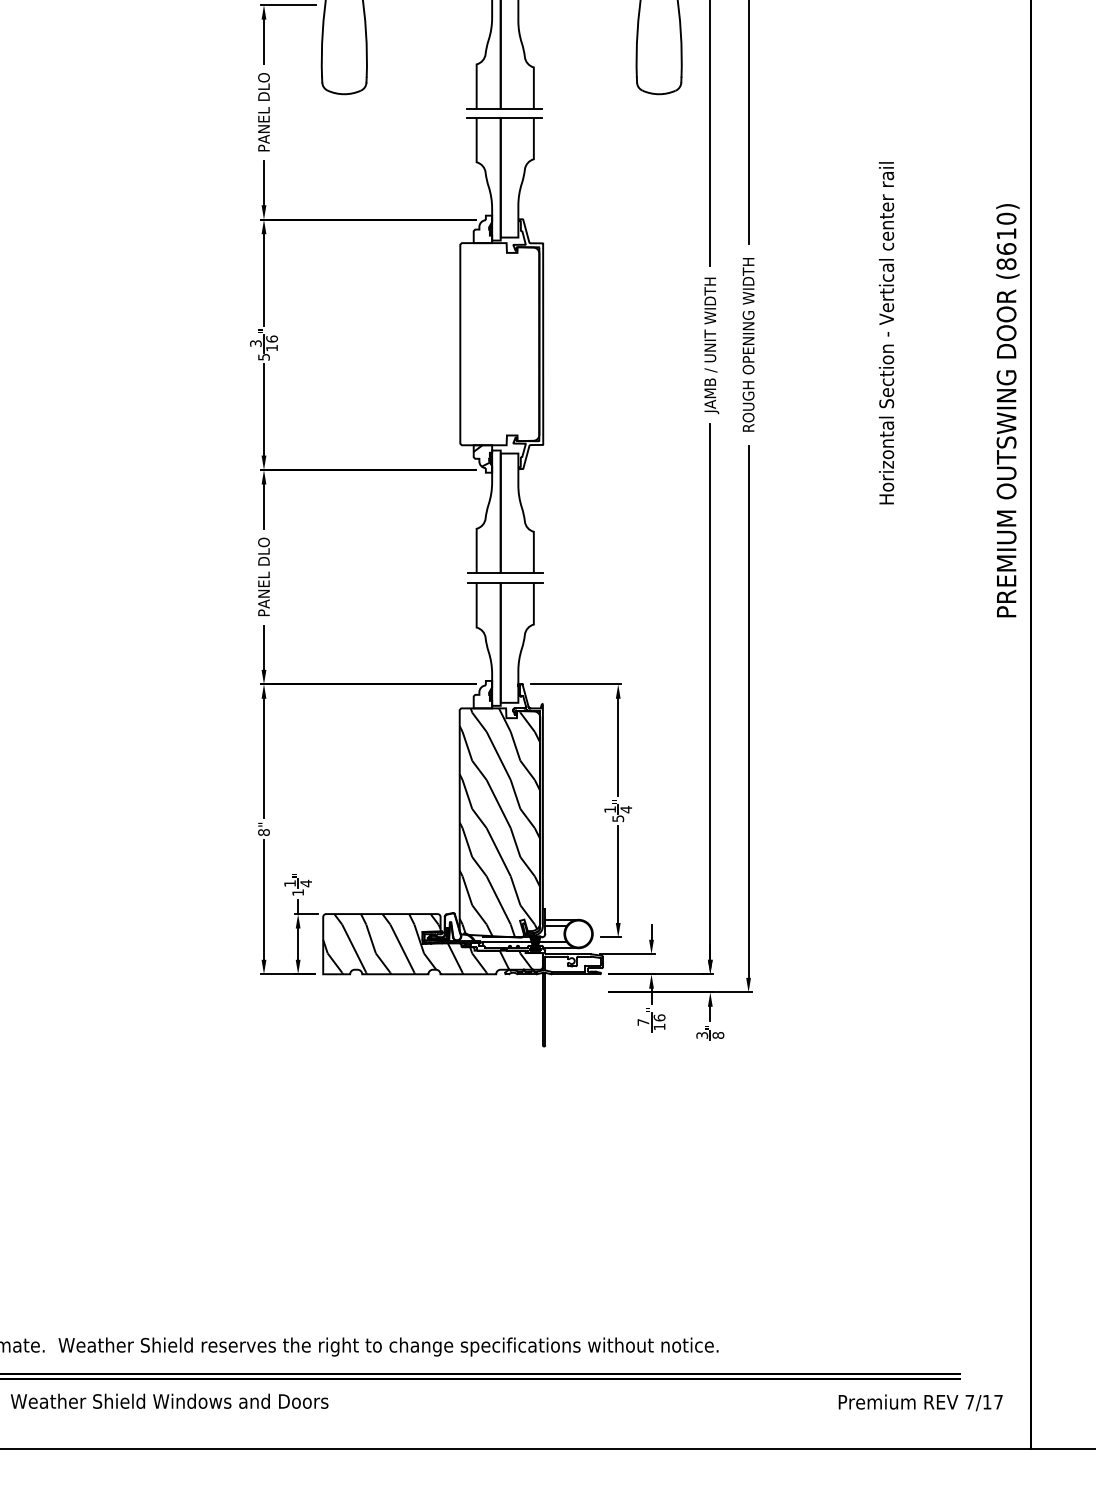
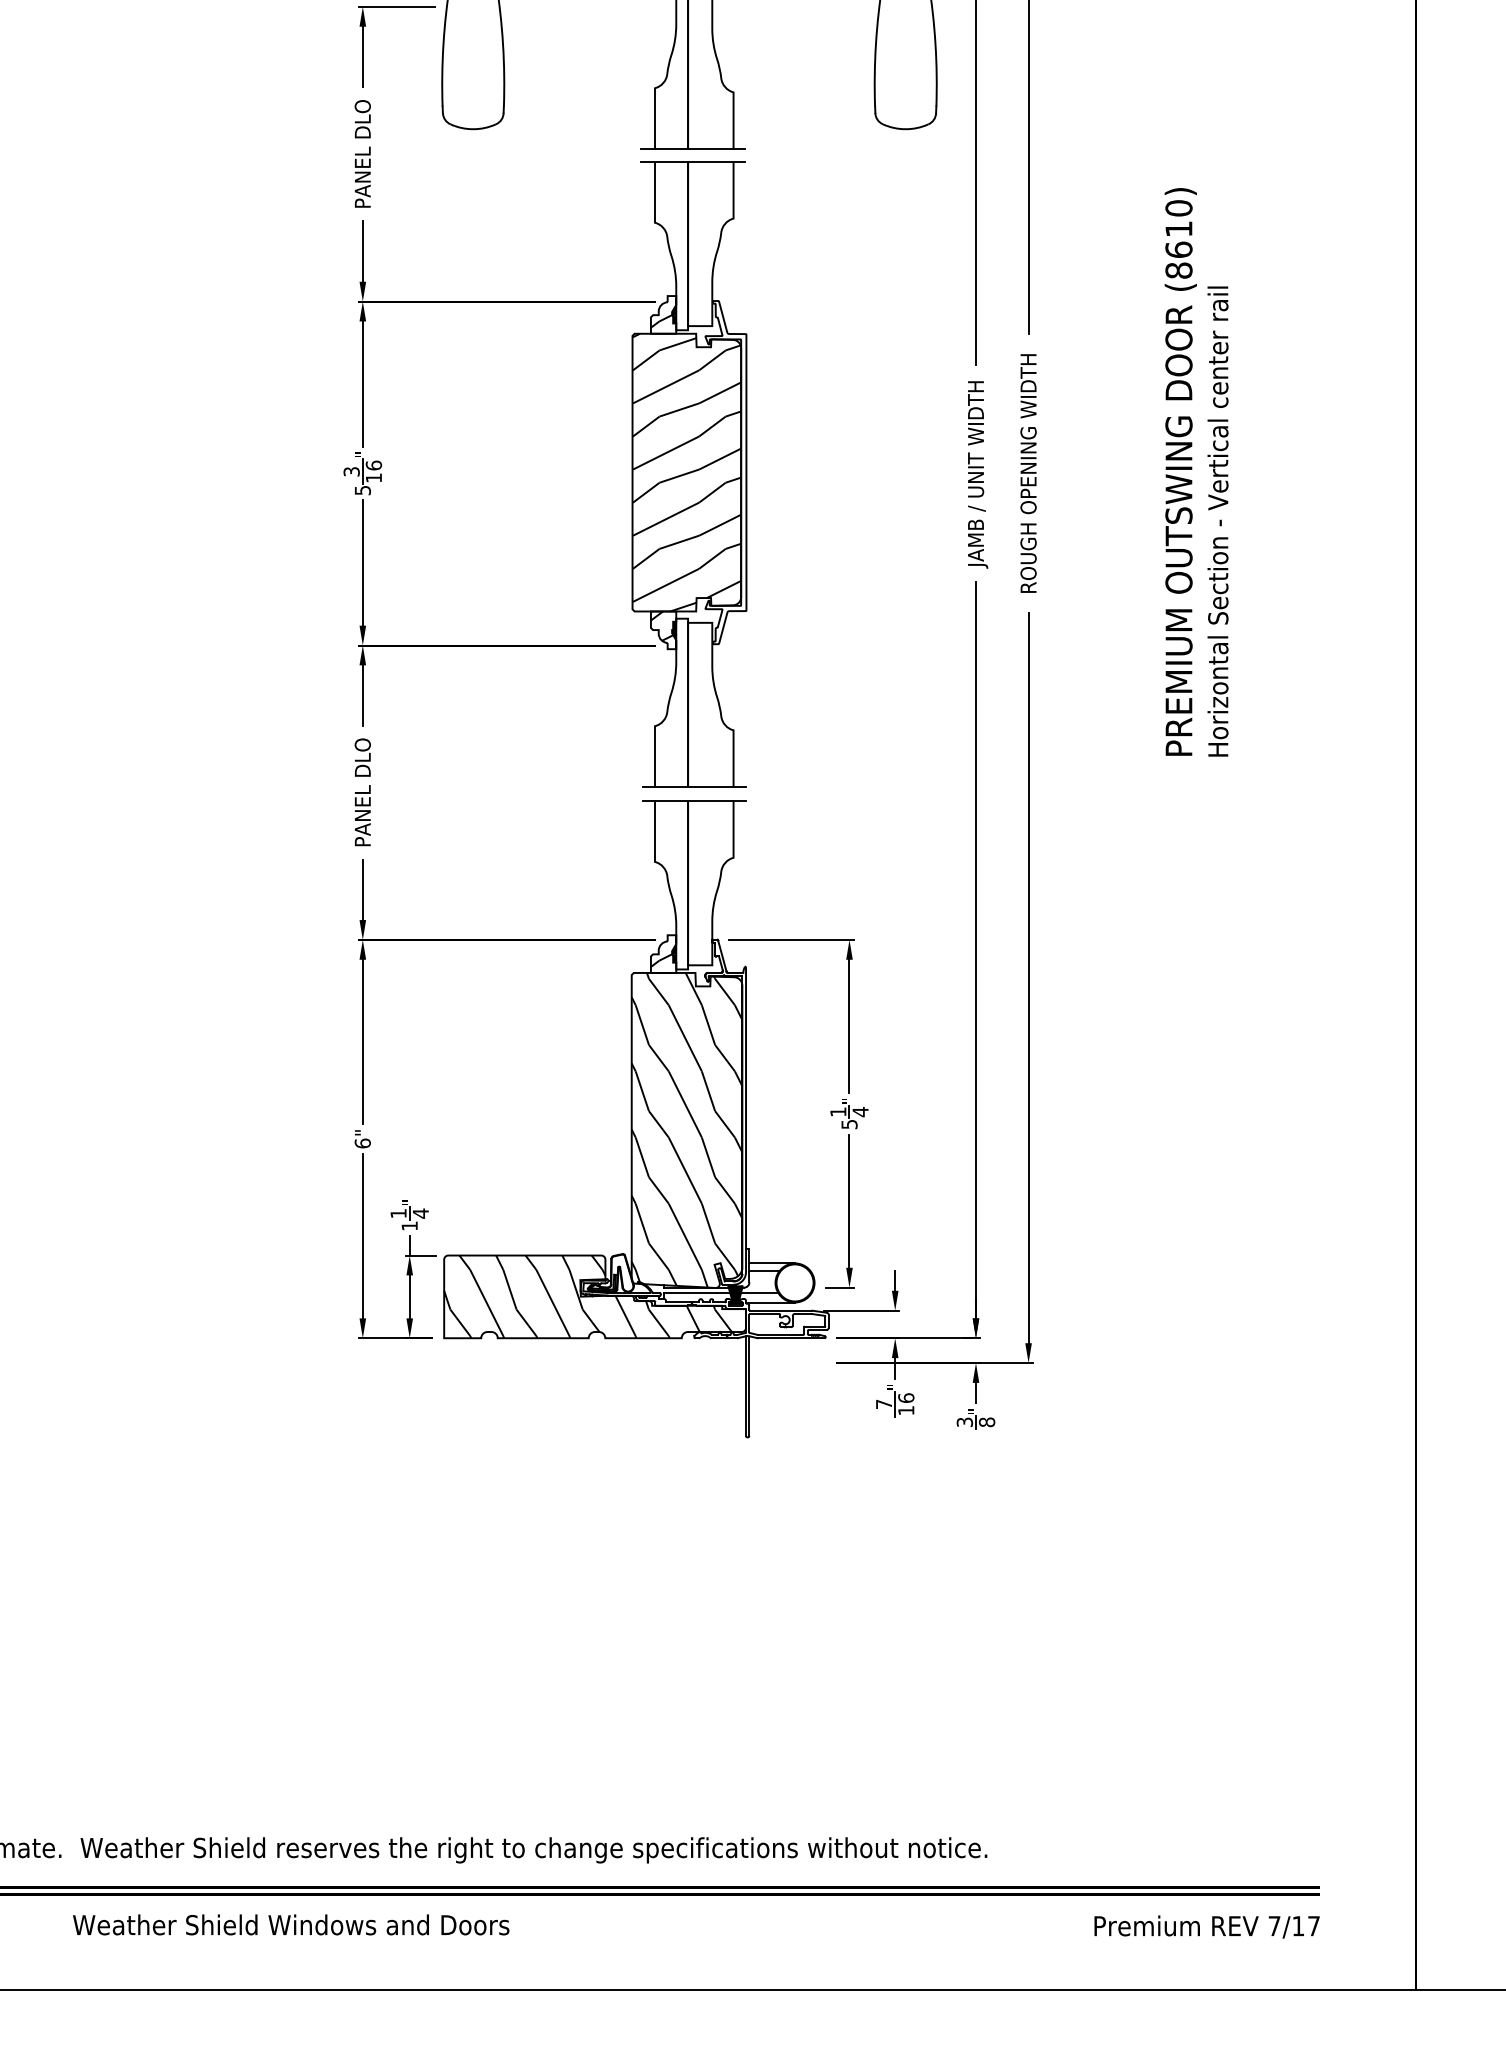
hatch: (481, 234) -> (661, 321), added
text: (886, 333) -> (1217, 521), moved
hatch: (499, 344) -> (686, 472), added
text: (1007, 410) -> (1180, 471), moved
hatch: (481, 699) -> (661, 960), added
text: (263, 832) -> (362, 1143), 8" -> 6"
text: (169, 1401) -> (291, 1924), moved
text: (920, 1402) -> (1206, 1926), moved

